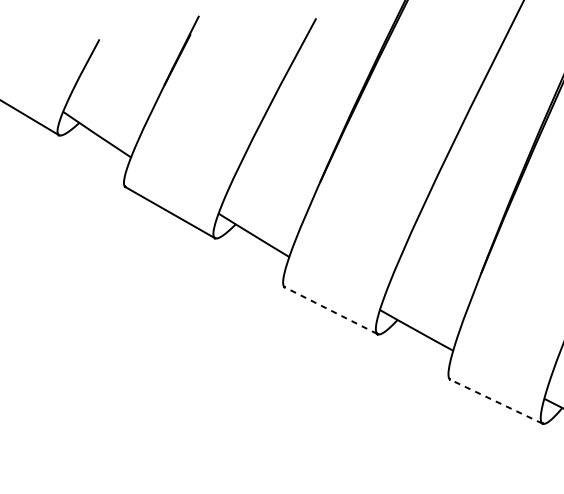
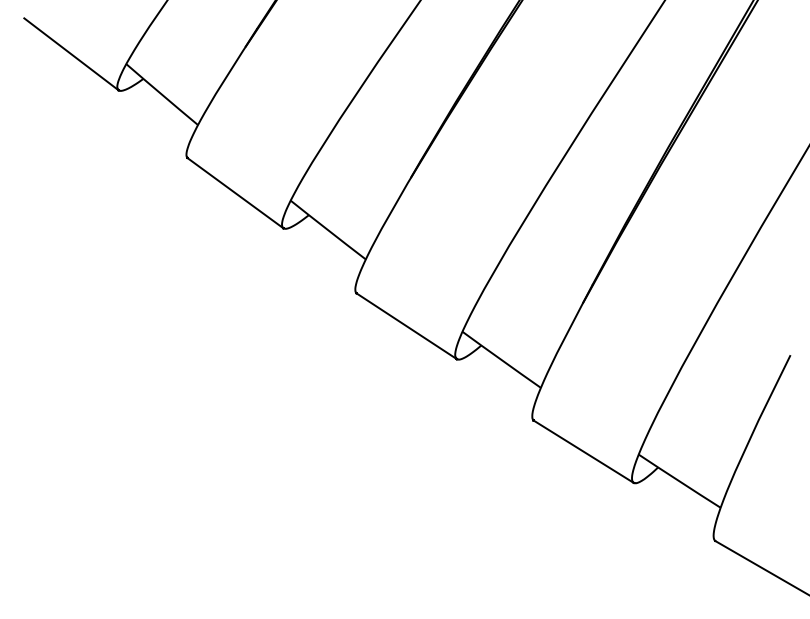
line: (331, 310) -> (406, 326), dashed -> solid
line: (496, 401) -> (583, 451), dashed -> solid

